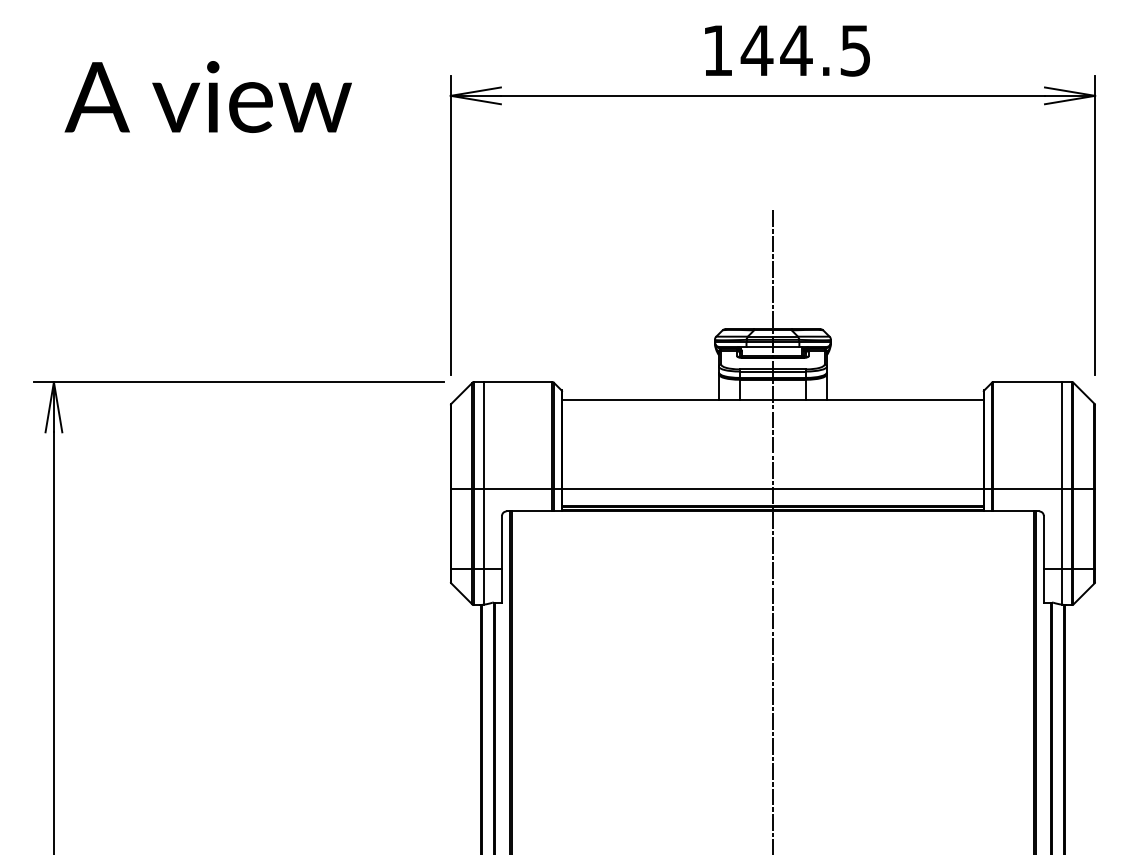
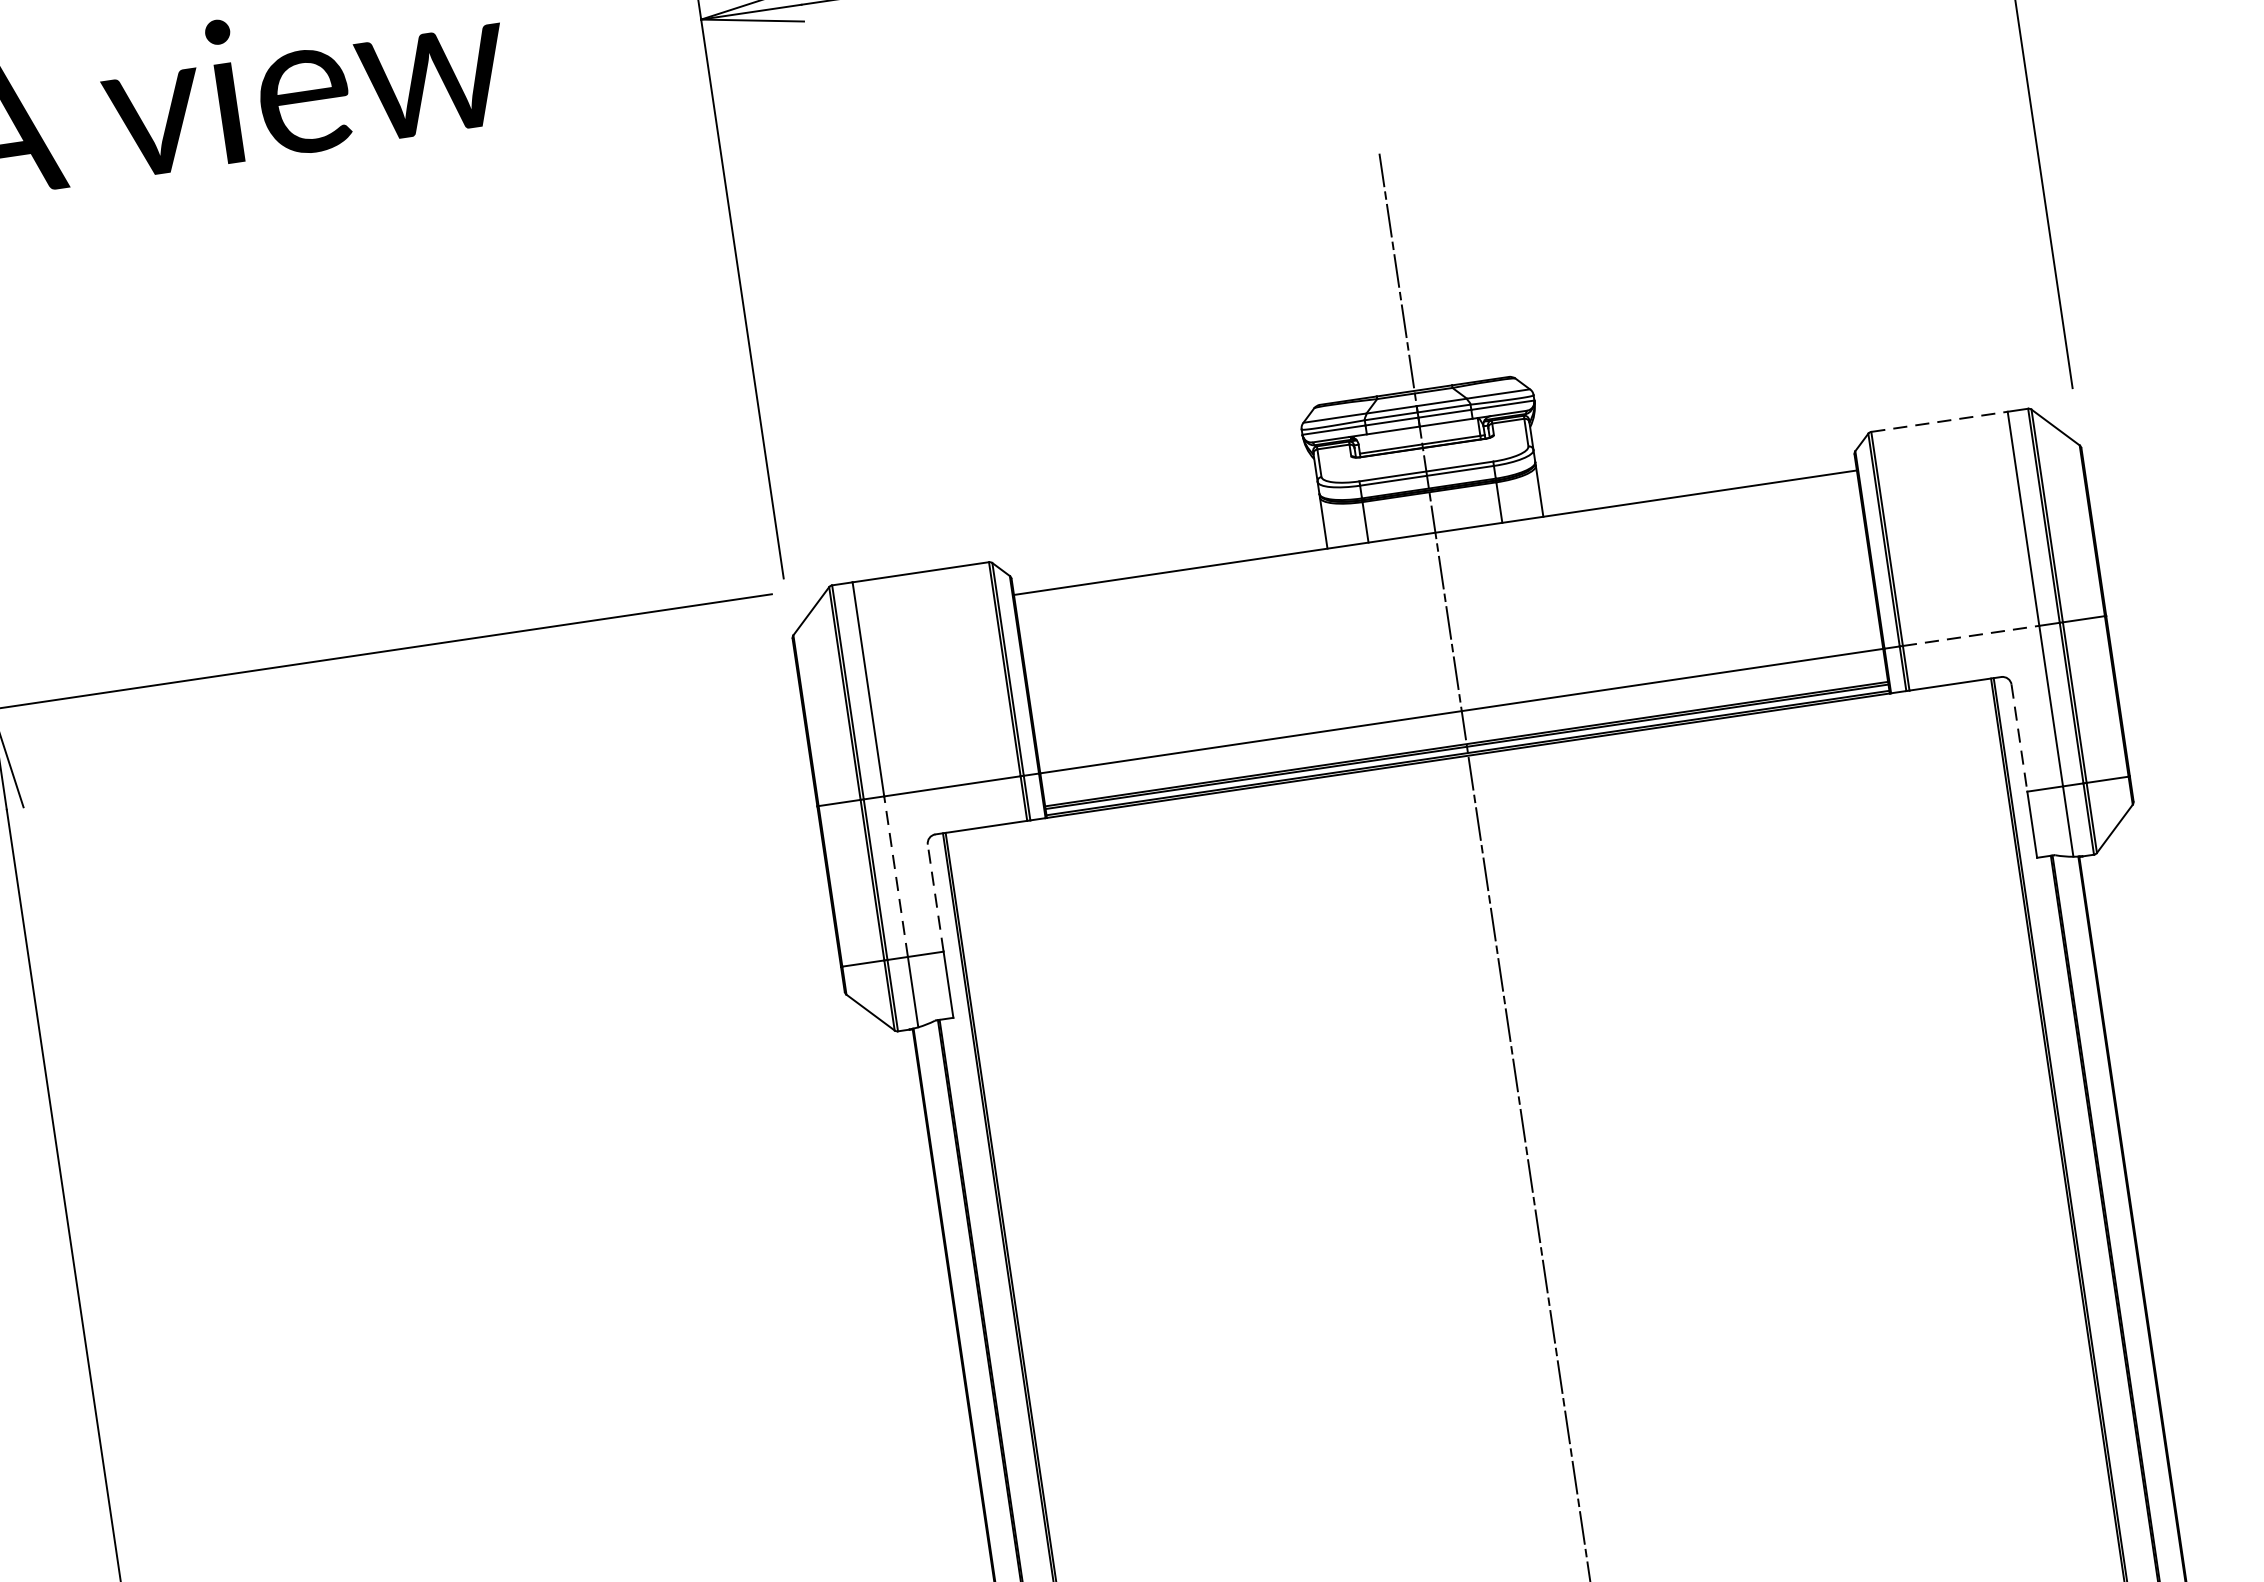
line: (1028, 382) -> (1941, 422), solid -> dashed
line: (1028, 489) -> (1973, 636), solid -> dashed
line: (484, 528) -> (896, 874), solid -> dashed
line: (502, 542) -> (936, 897), solid -> dashed
line: (1043, 542) -> (2018, 737), solid -> dashed

